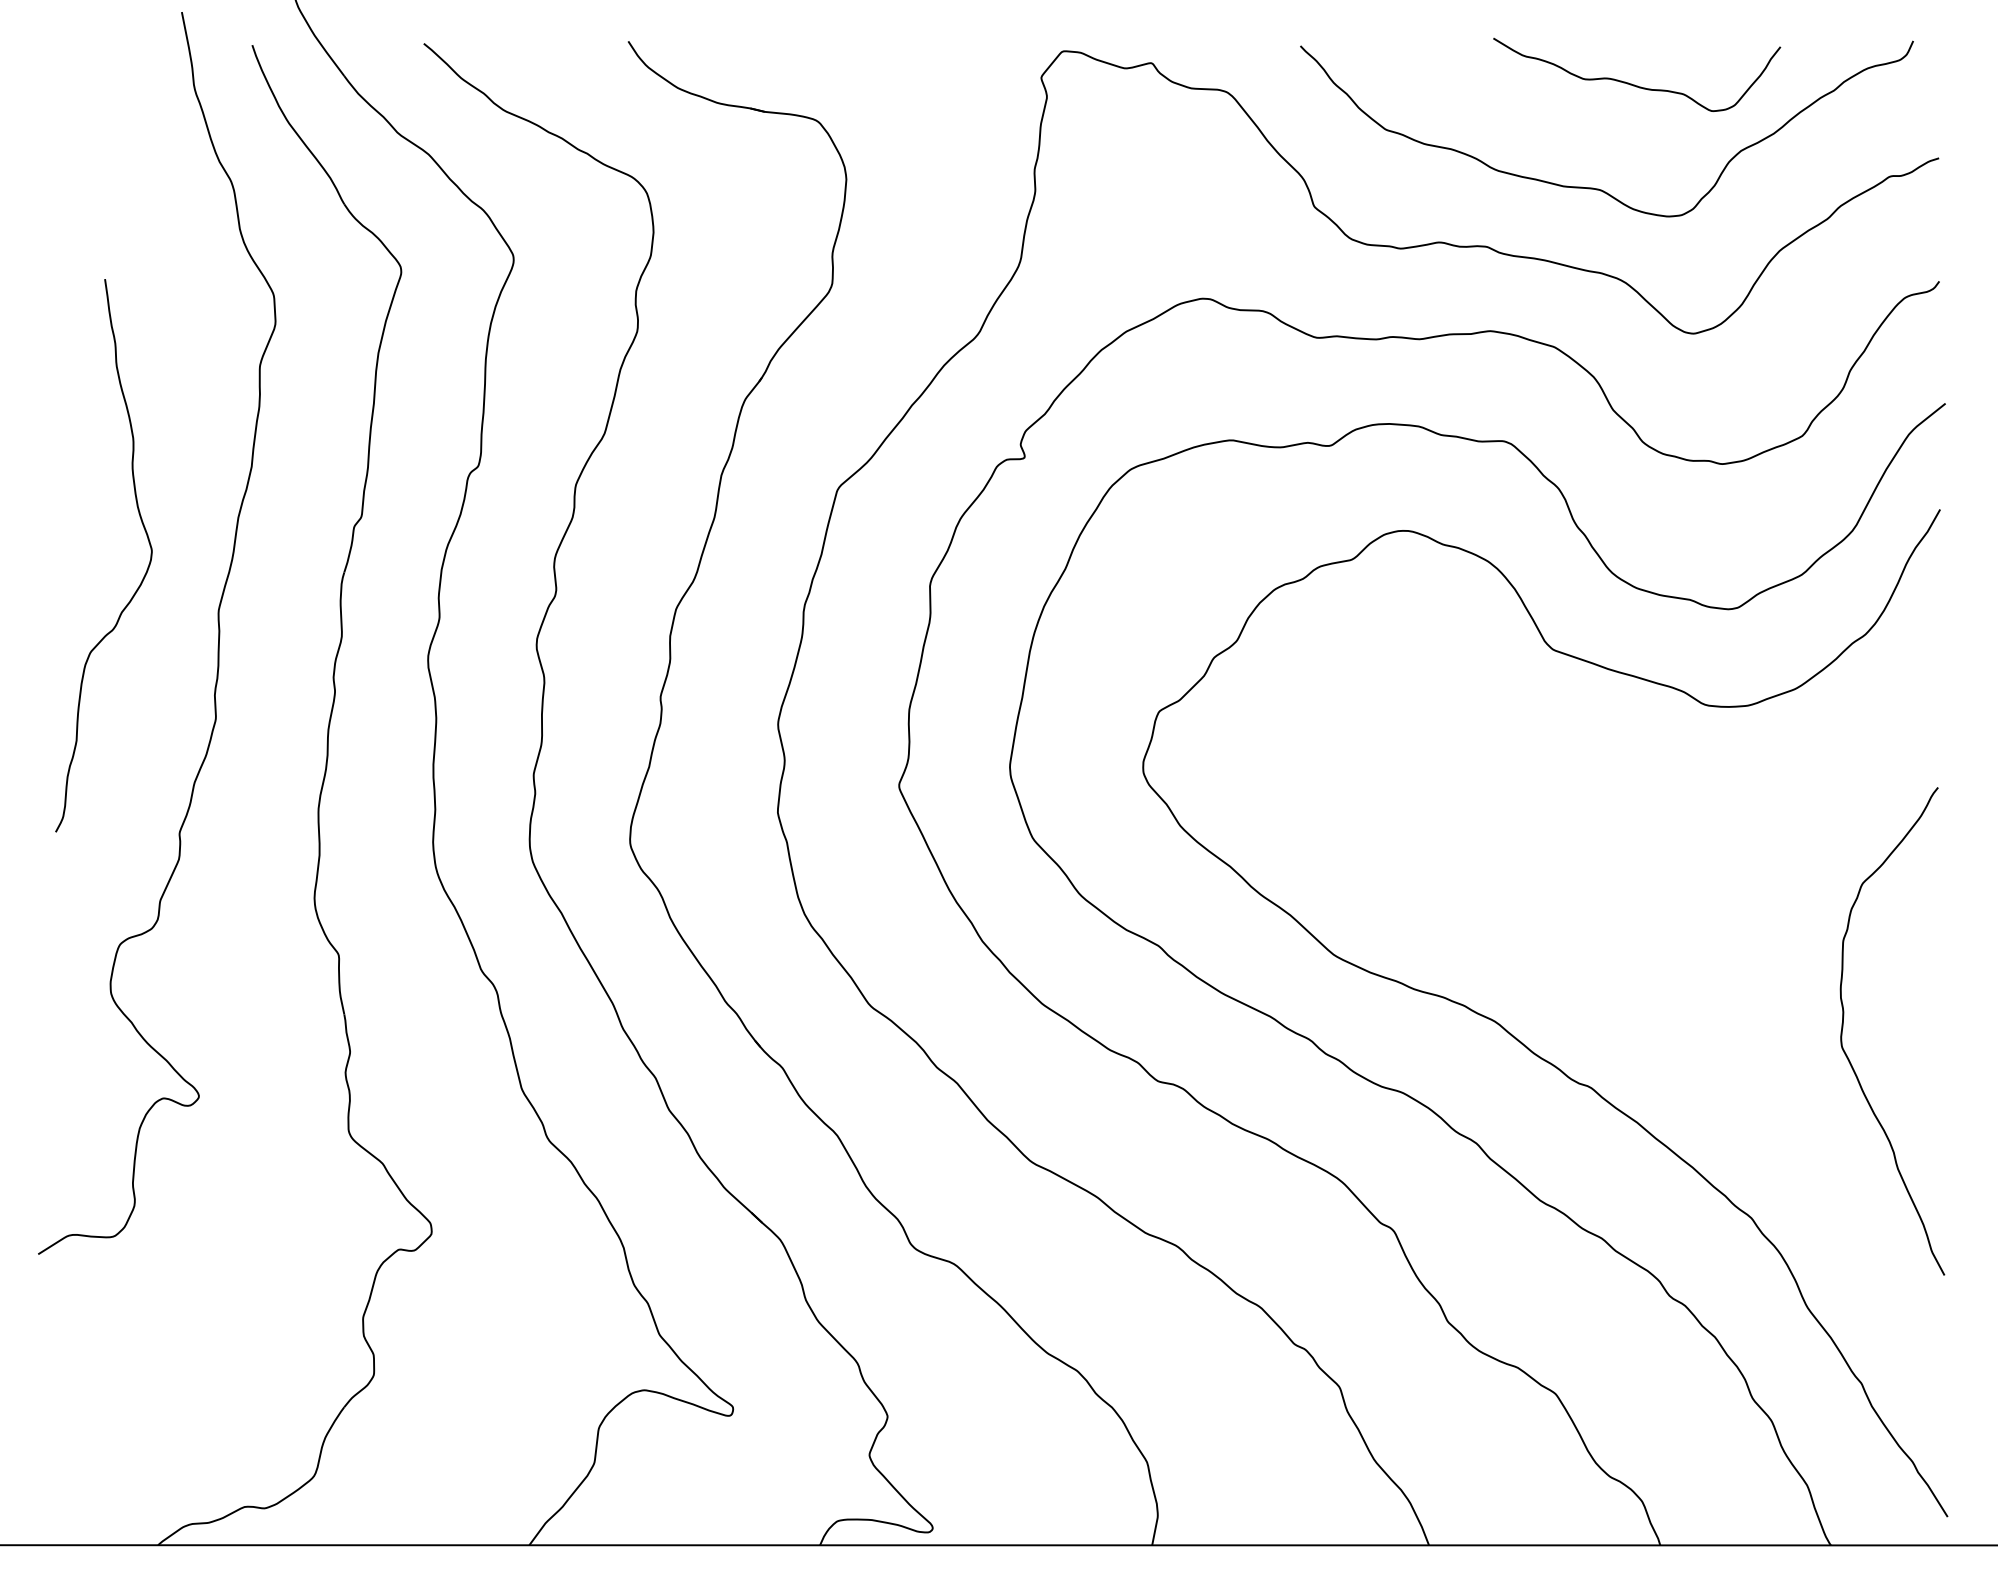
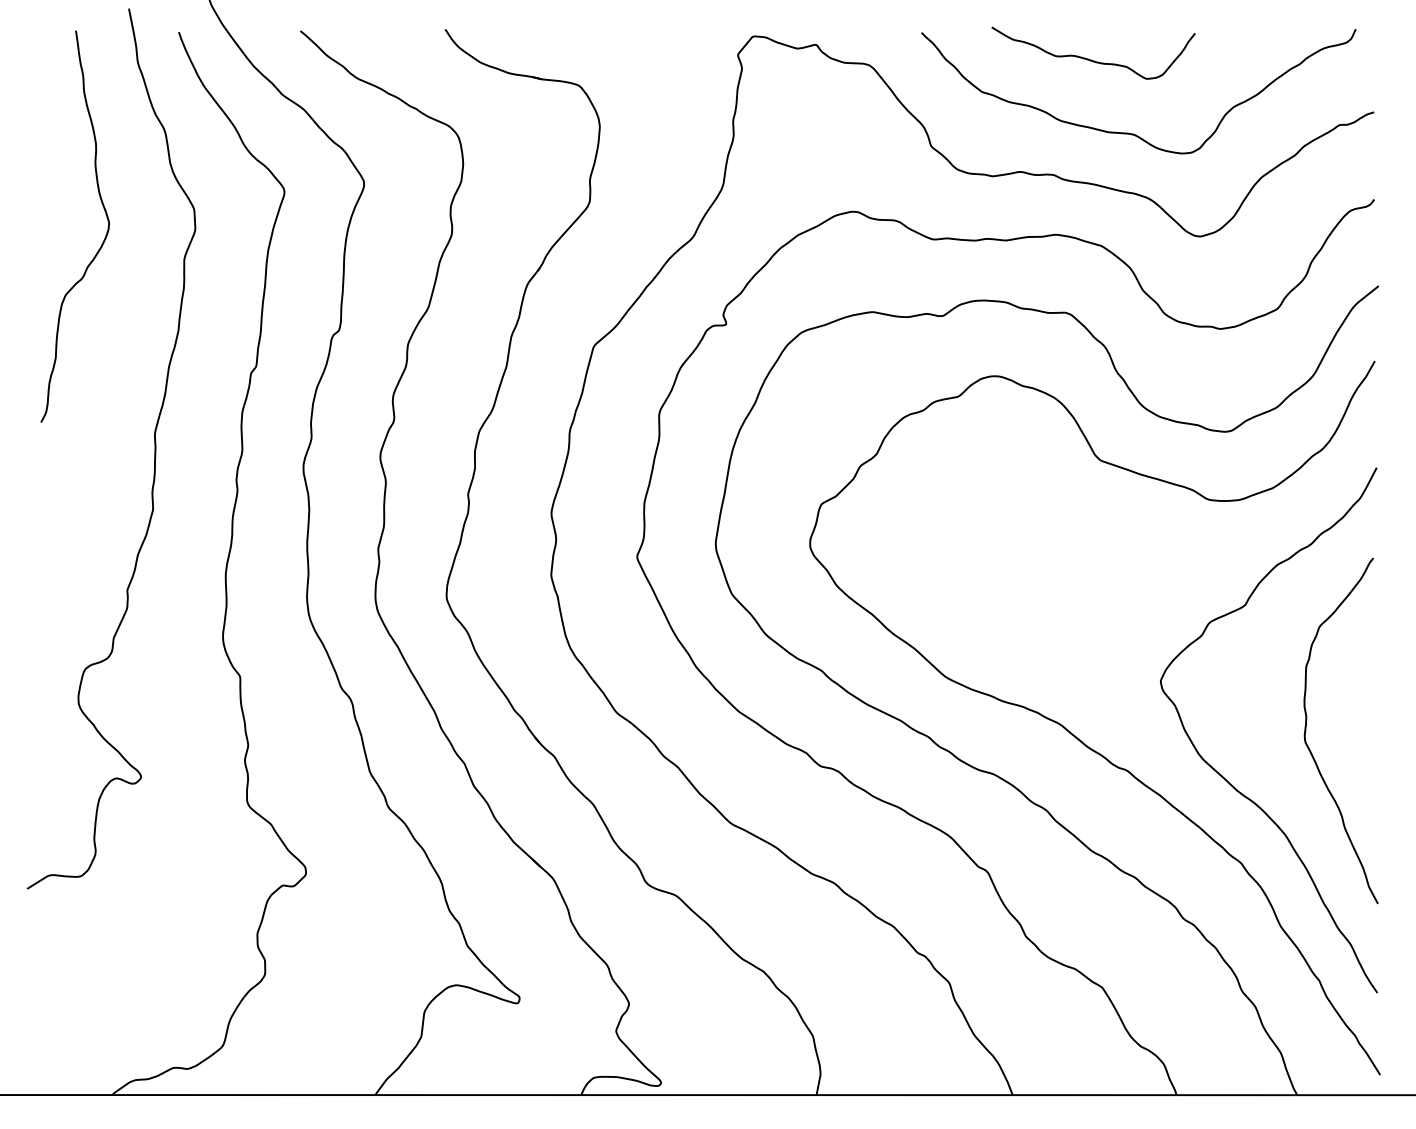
curve: (1634, 84) -> (1091, 59), moved
curve: (143, 576) -> (103, 241), moved
curve: (1730, 1099) -> (1226, 779), added

